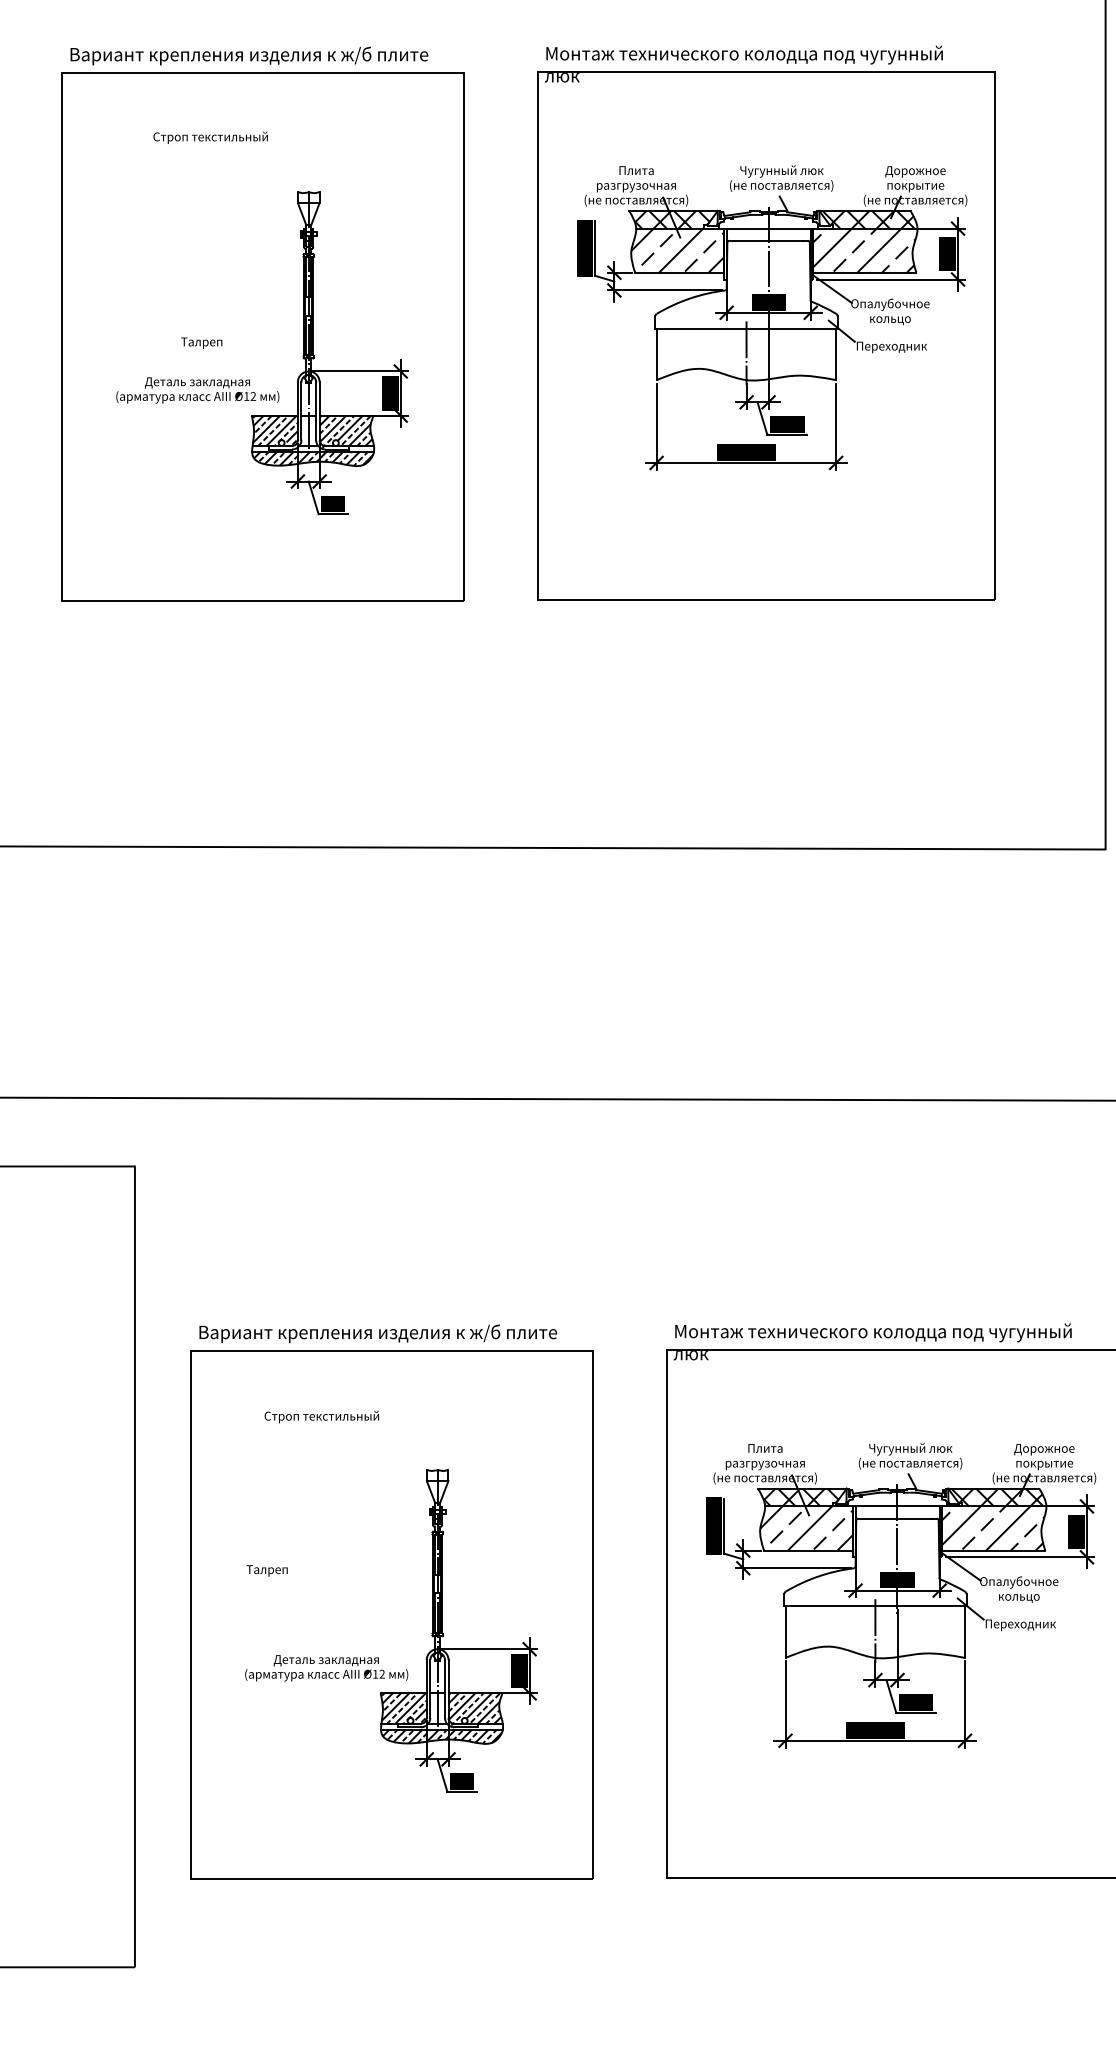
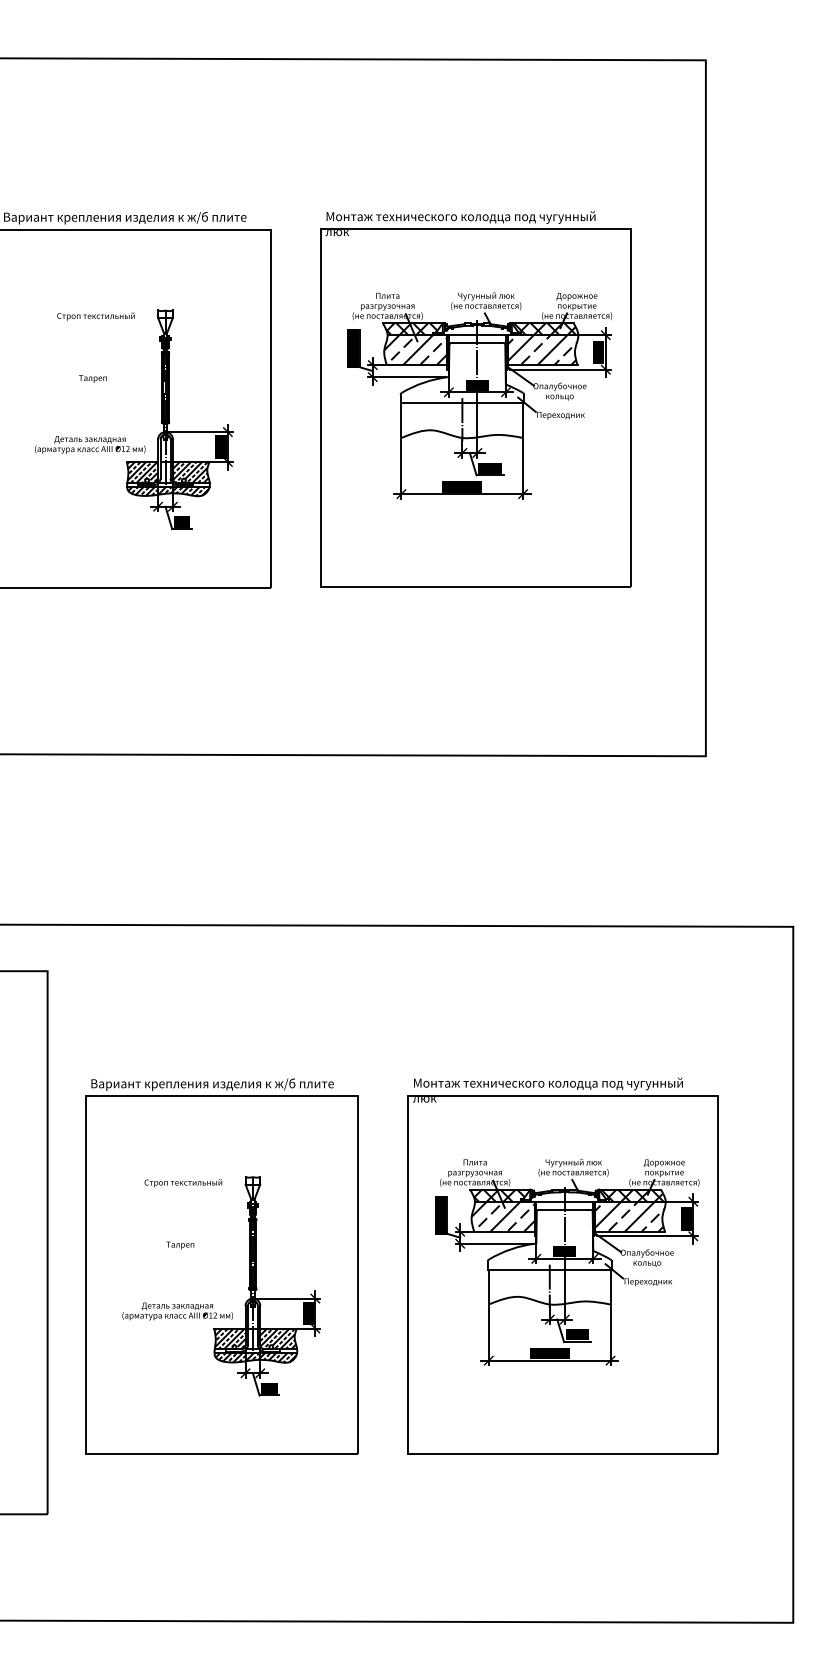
text: (209, 137) -> (95, 316), moved
text: (201, 342) -> (92, 378), moved
text: (322, 1417) -> (183, 1183), moved
text: (267, 1570) -> (180, 1245), moved

